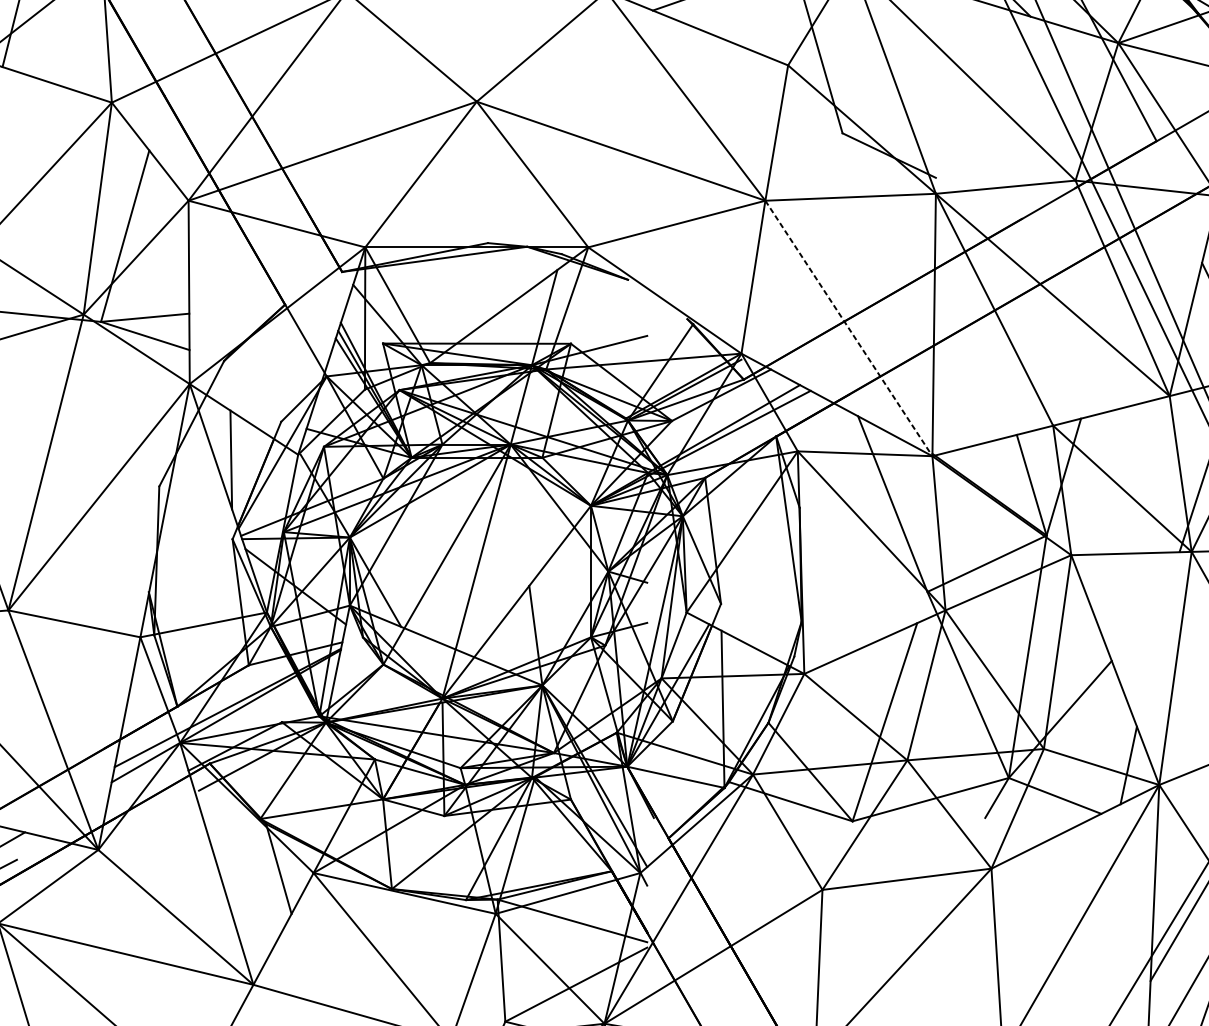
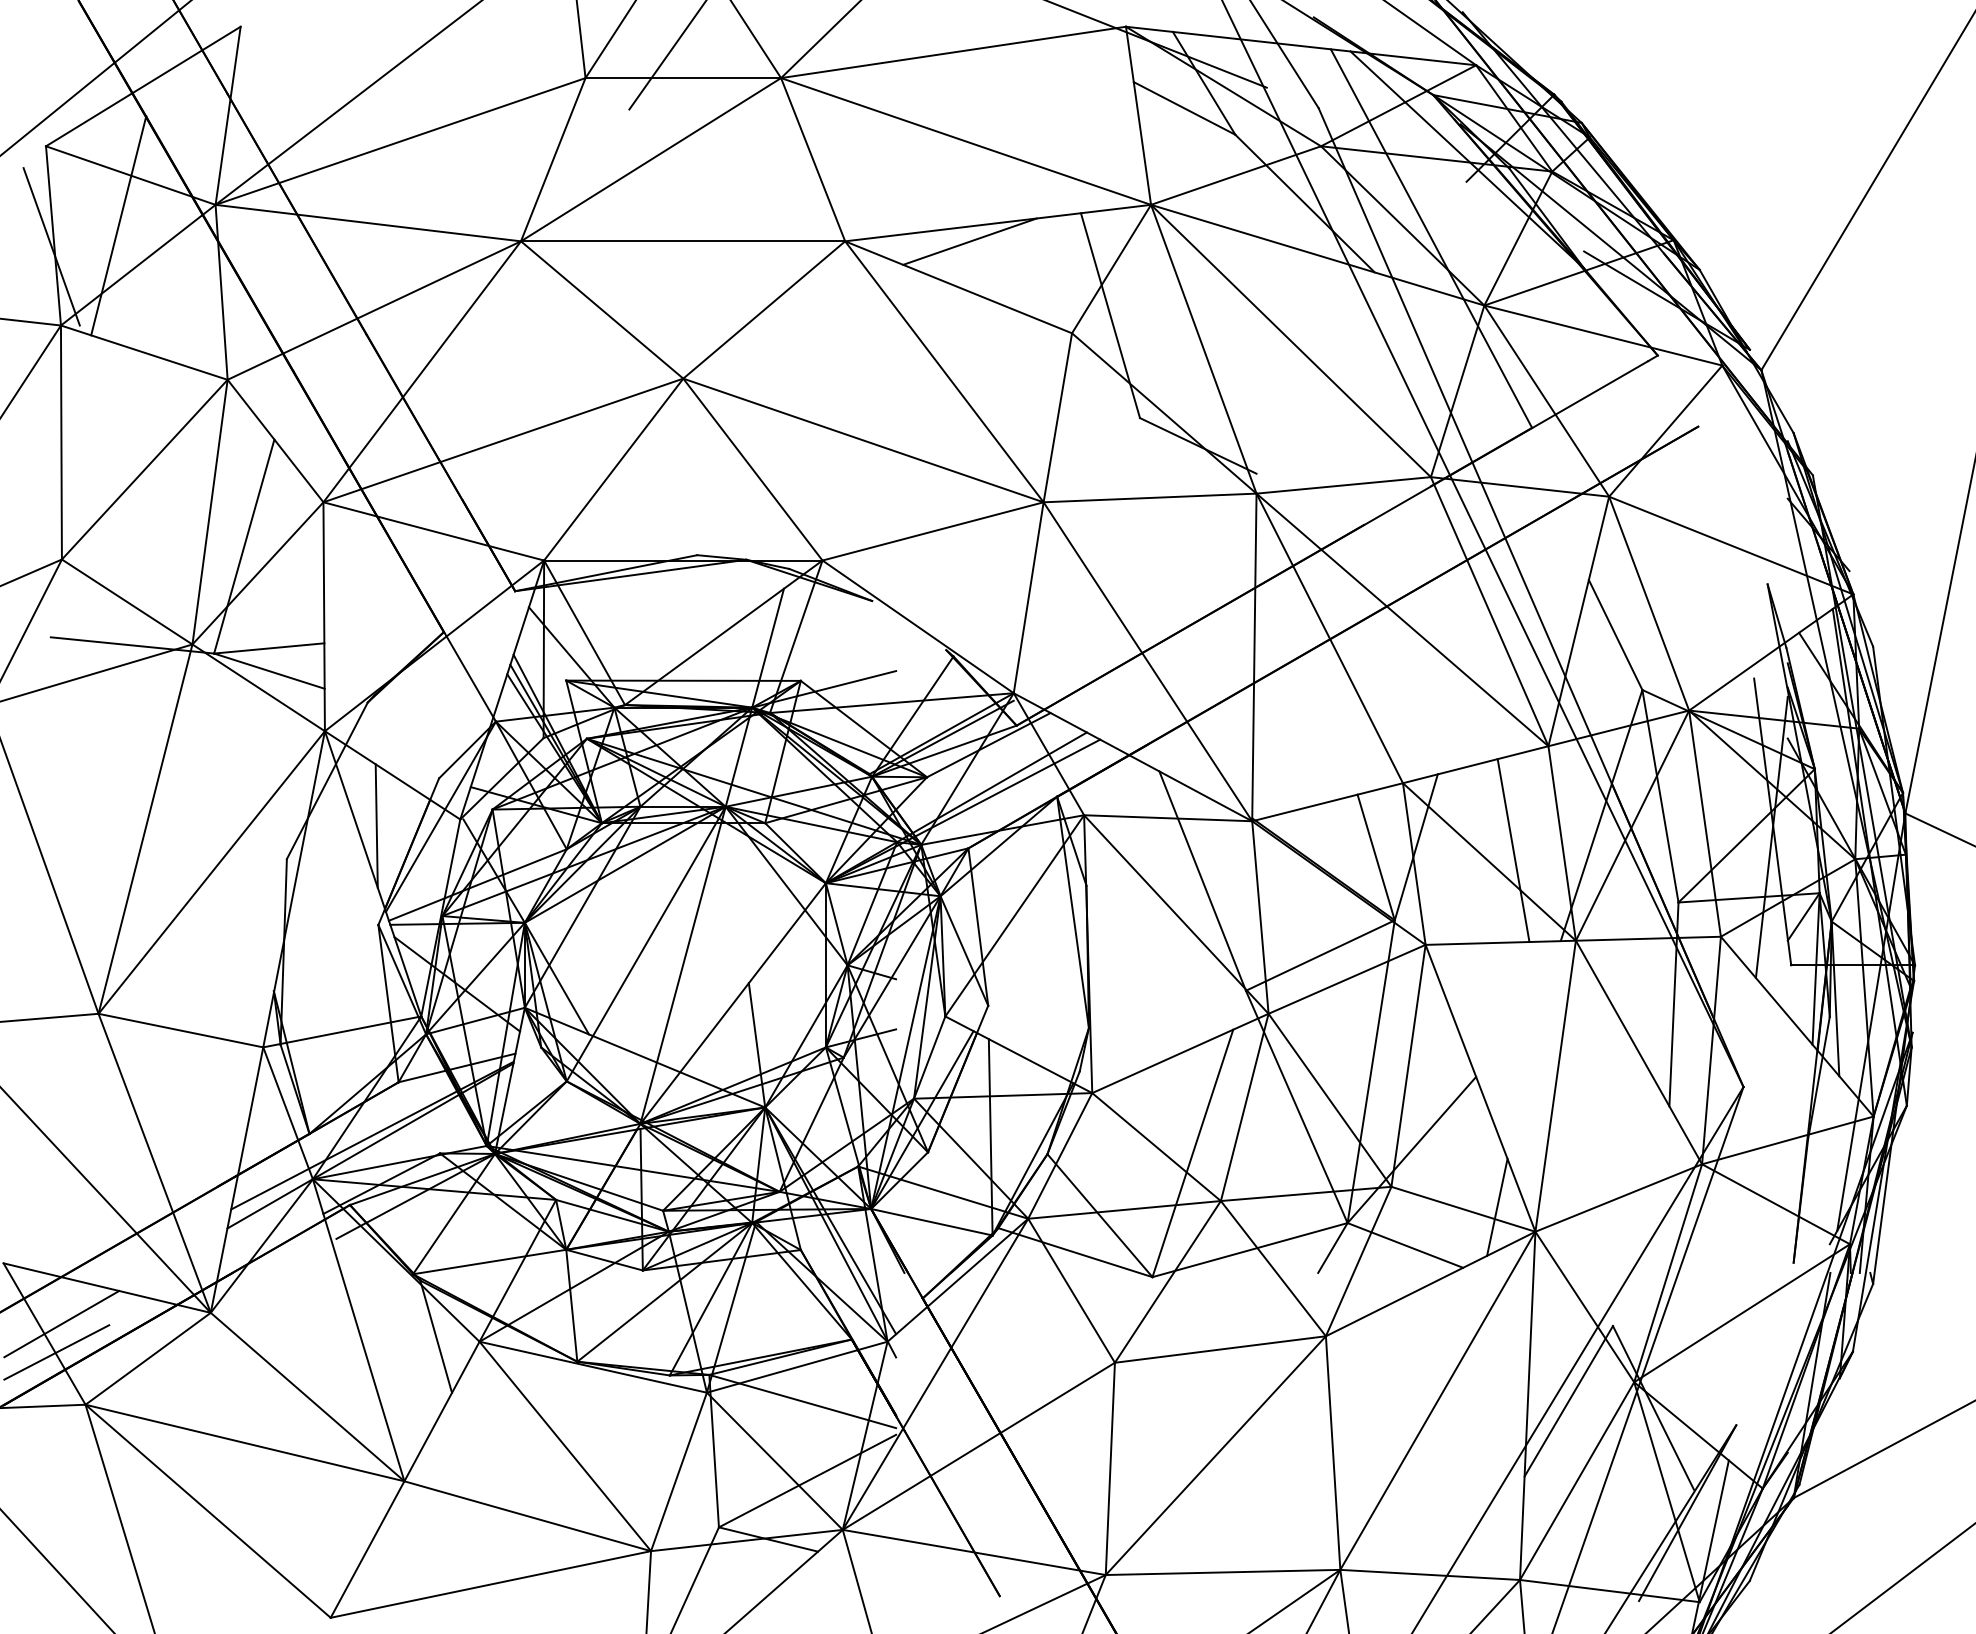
line: (848, 328) -> (1147, 661), dashed -> solid
line: (1141, 479) -> (1513, 850), added

